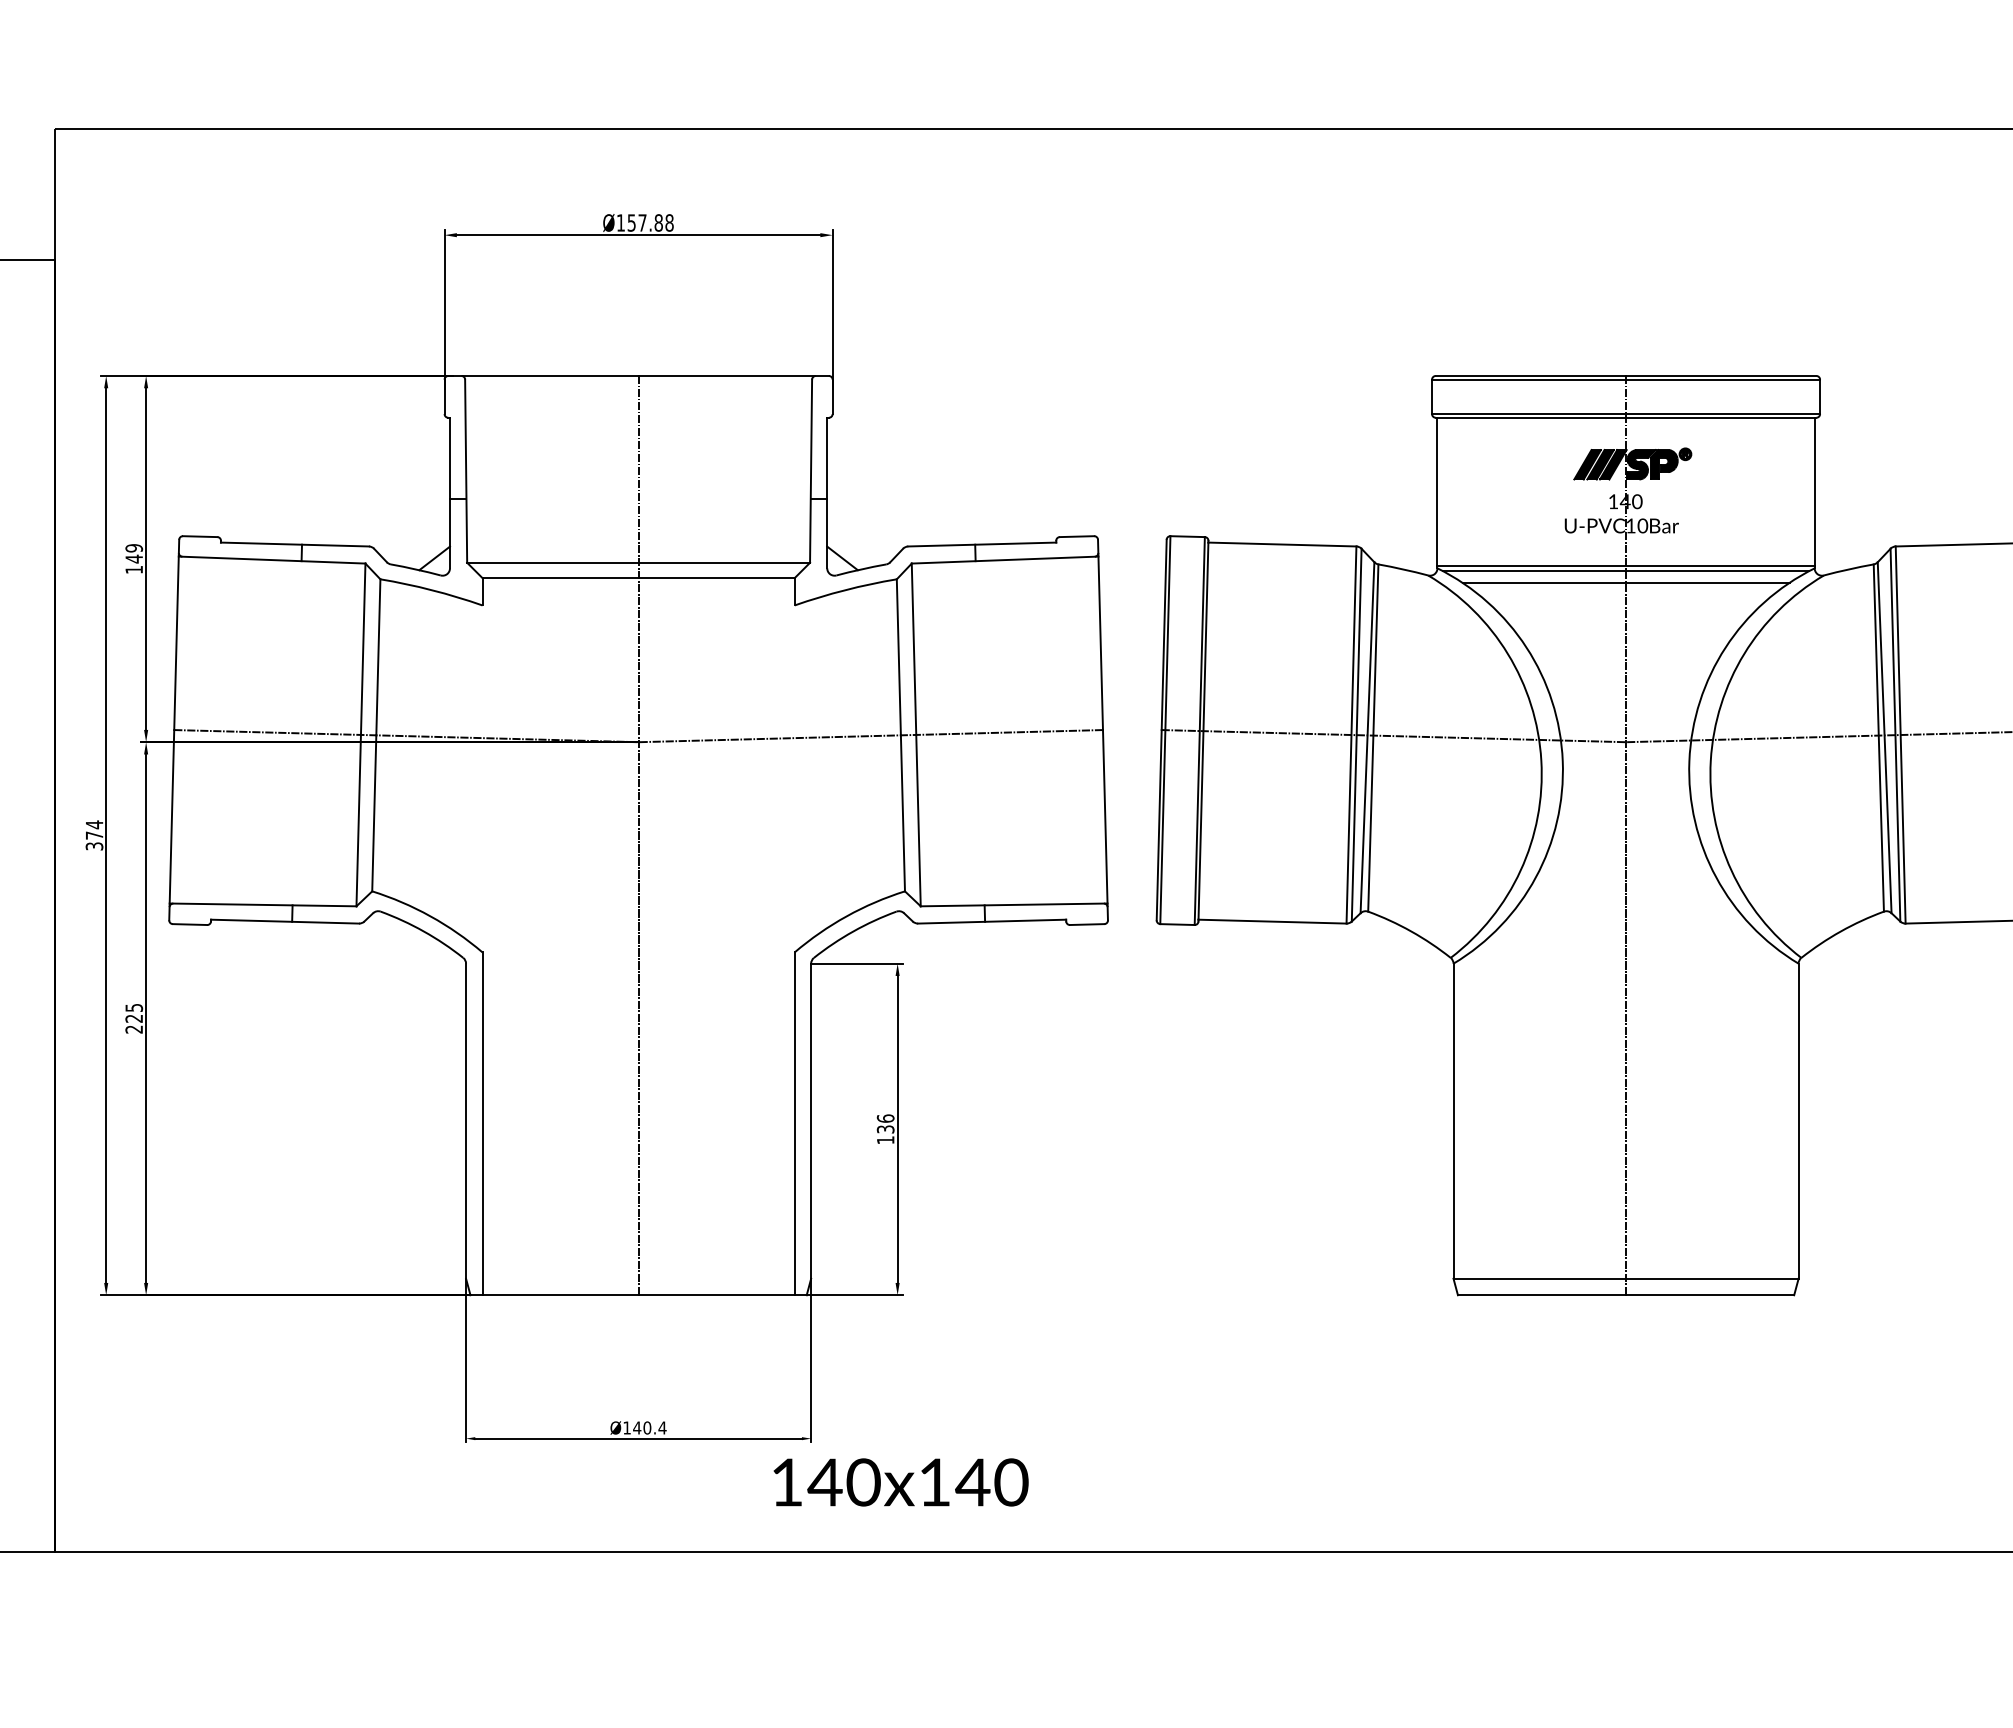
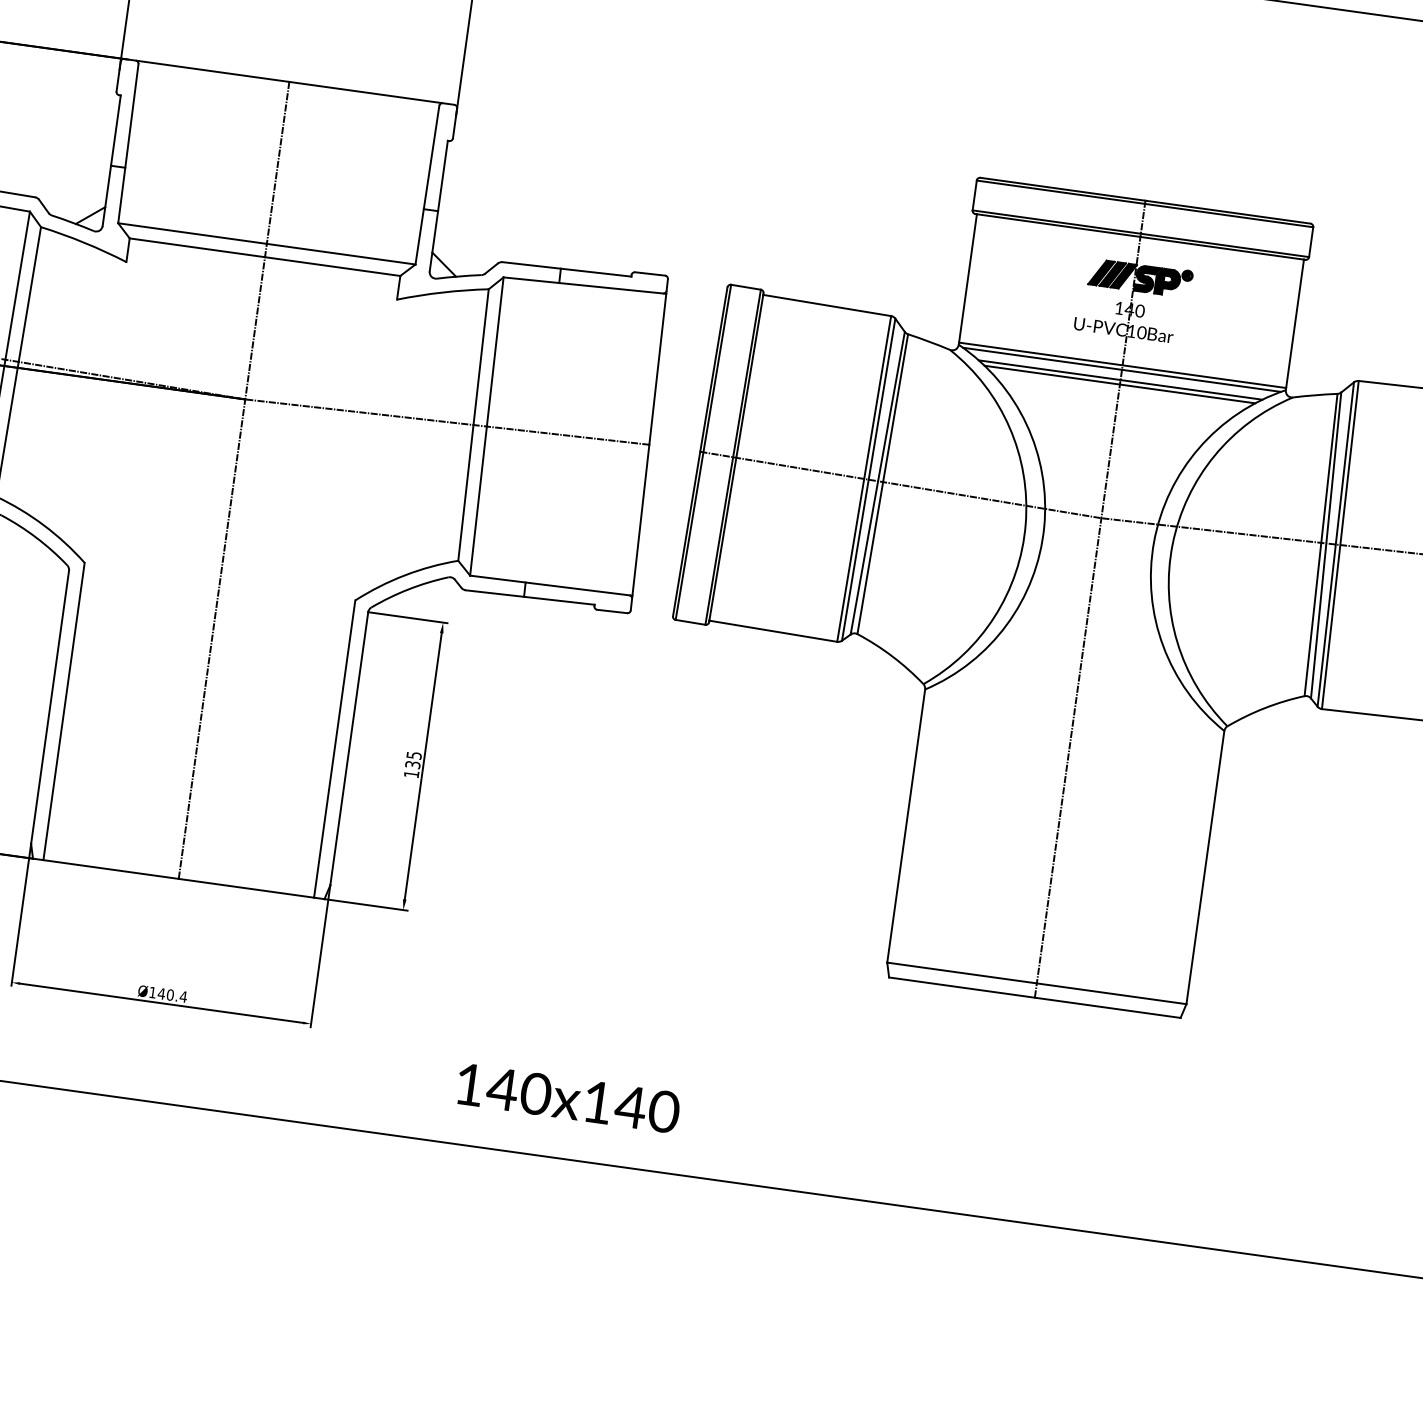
line: (1626, 588) -> (1120, 385), added
text: (885, 1118) -> (414, 755), 136 -> 135
text: (900, 1482) -> (567, 1098), moved

